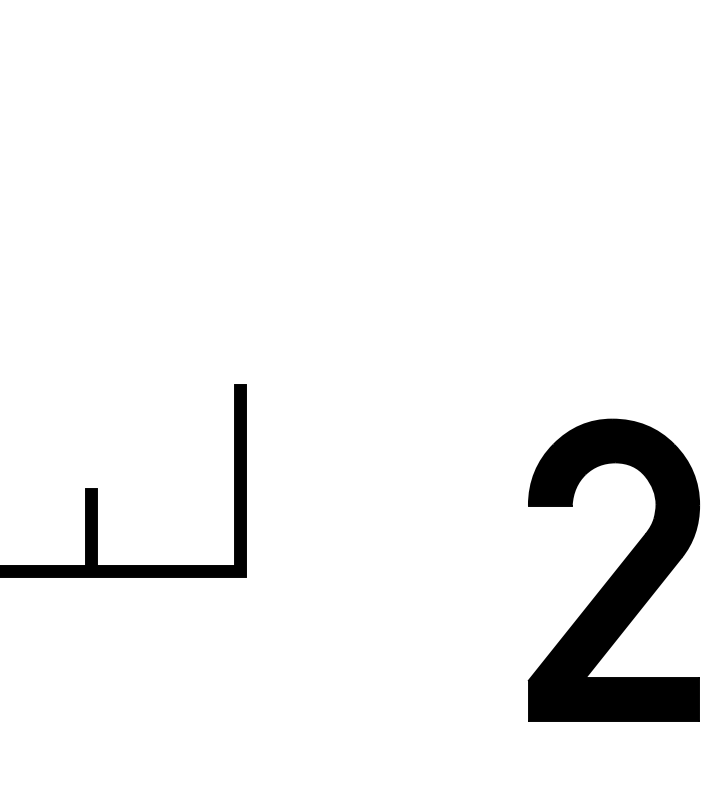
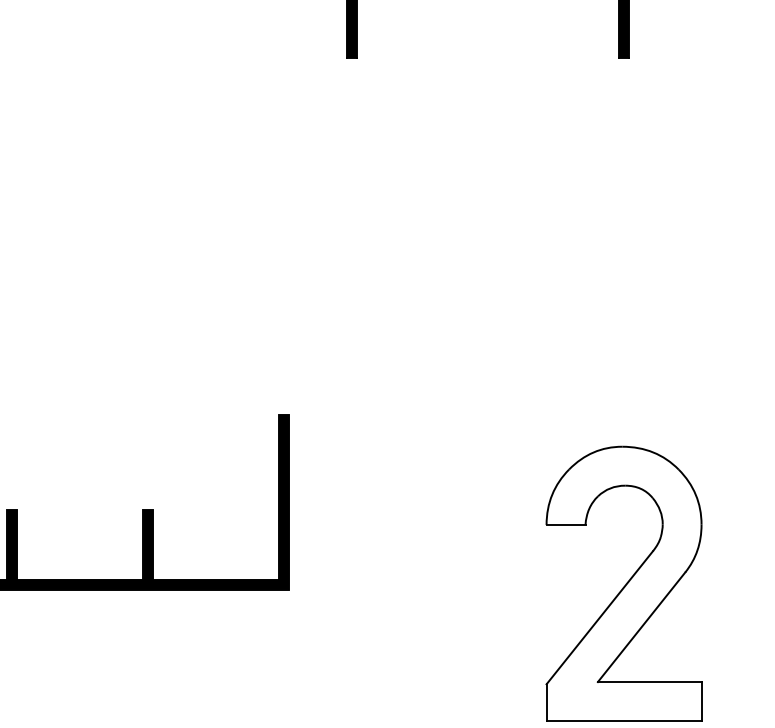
fill: (613, 569) -> (623, 583), removed

